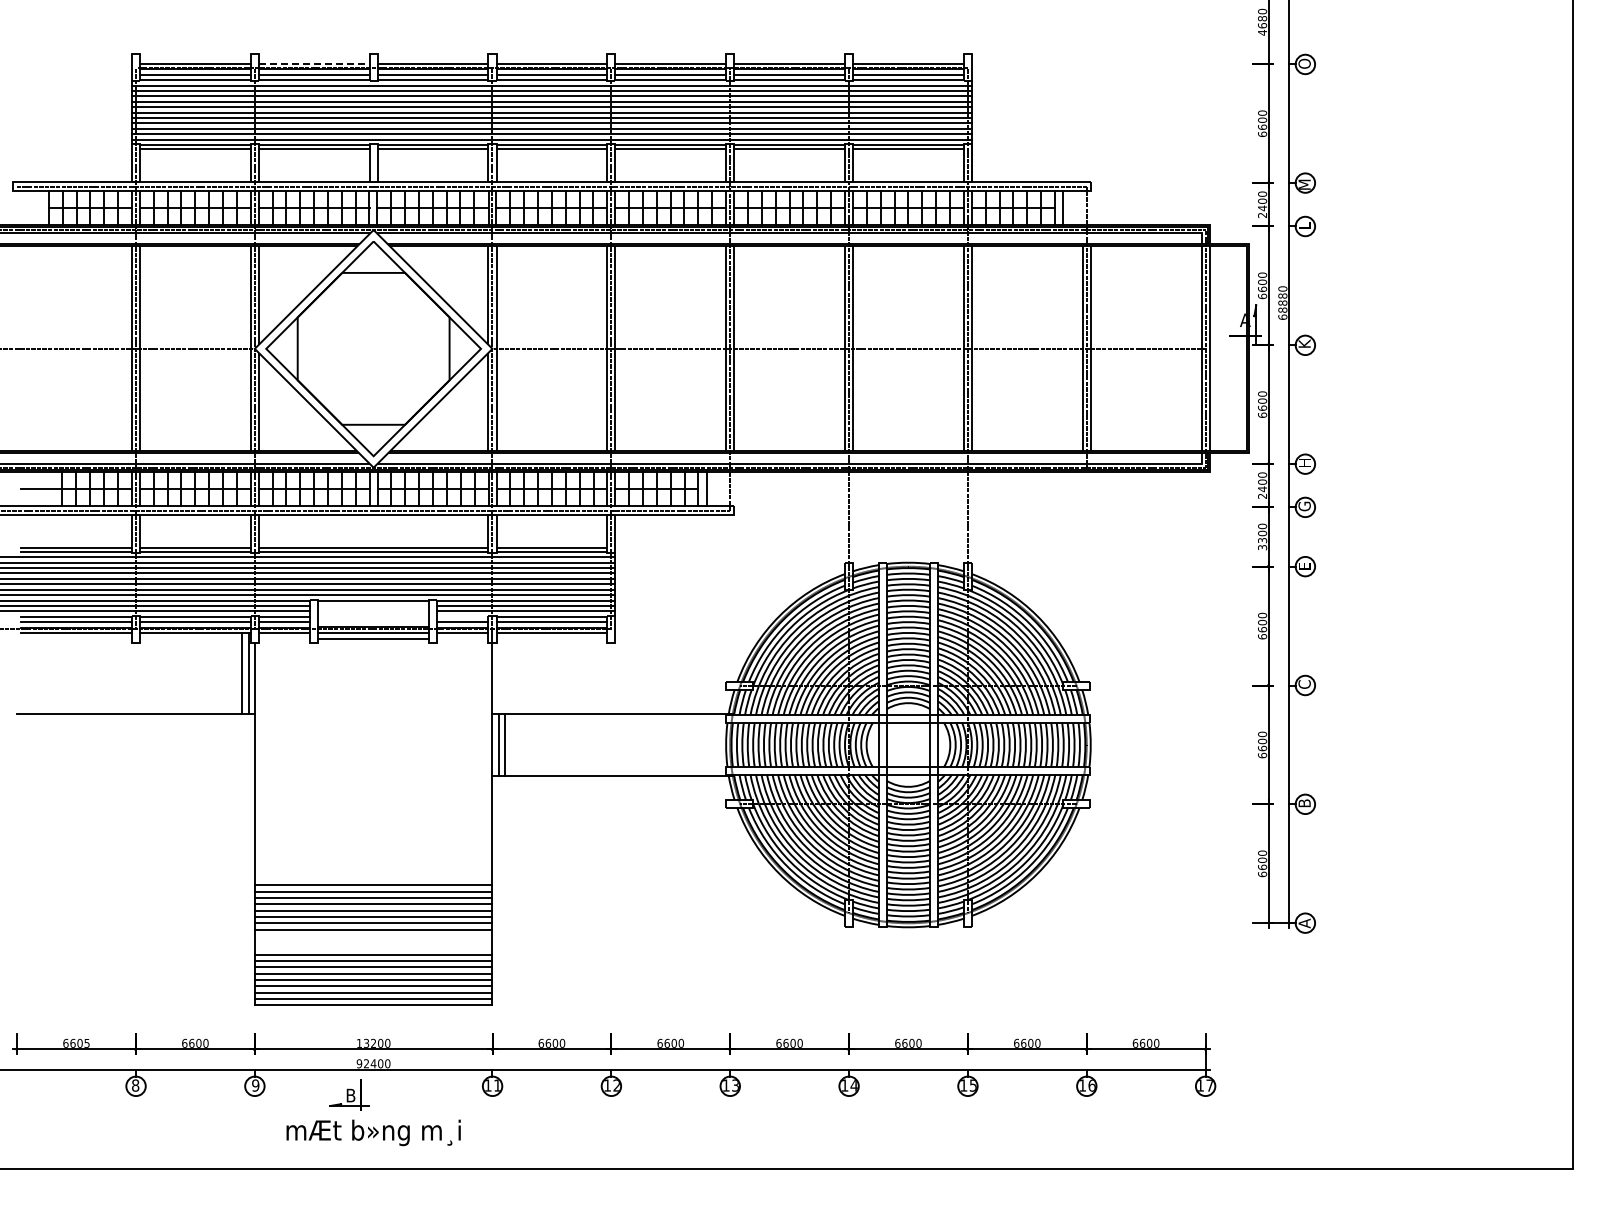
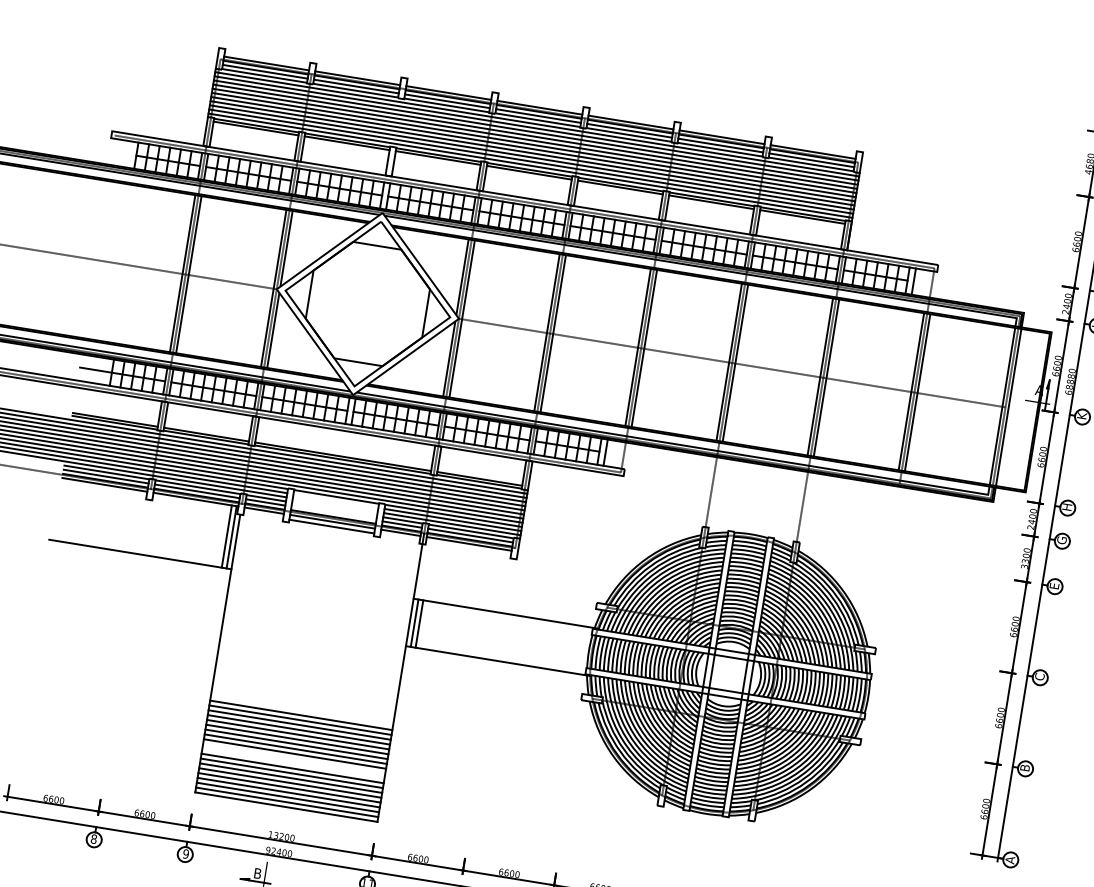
line: (314, 63) -> (357, 77), dashed -> solid
line: (462, 616) -> (402, 520), added
line: (373, 935) -> (294, 753), added
text: (86, 1042) -> (61, 800), 6605 -> 6600

